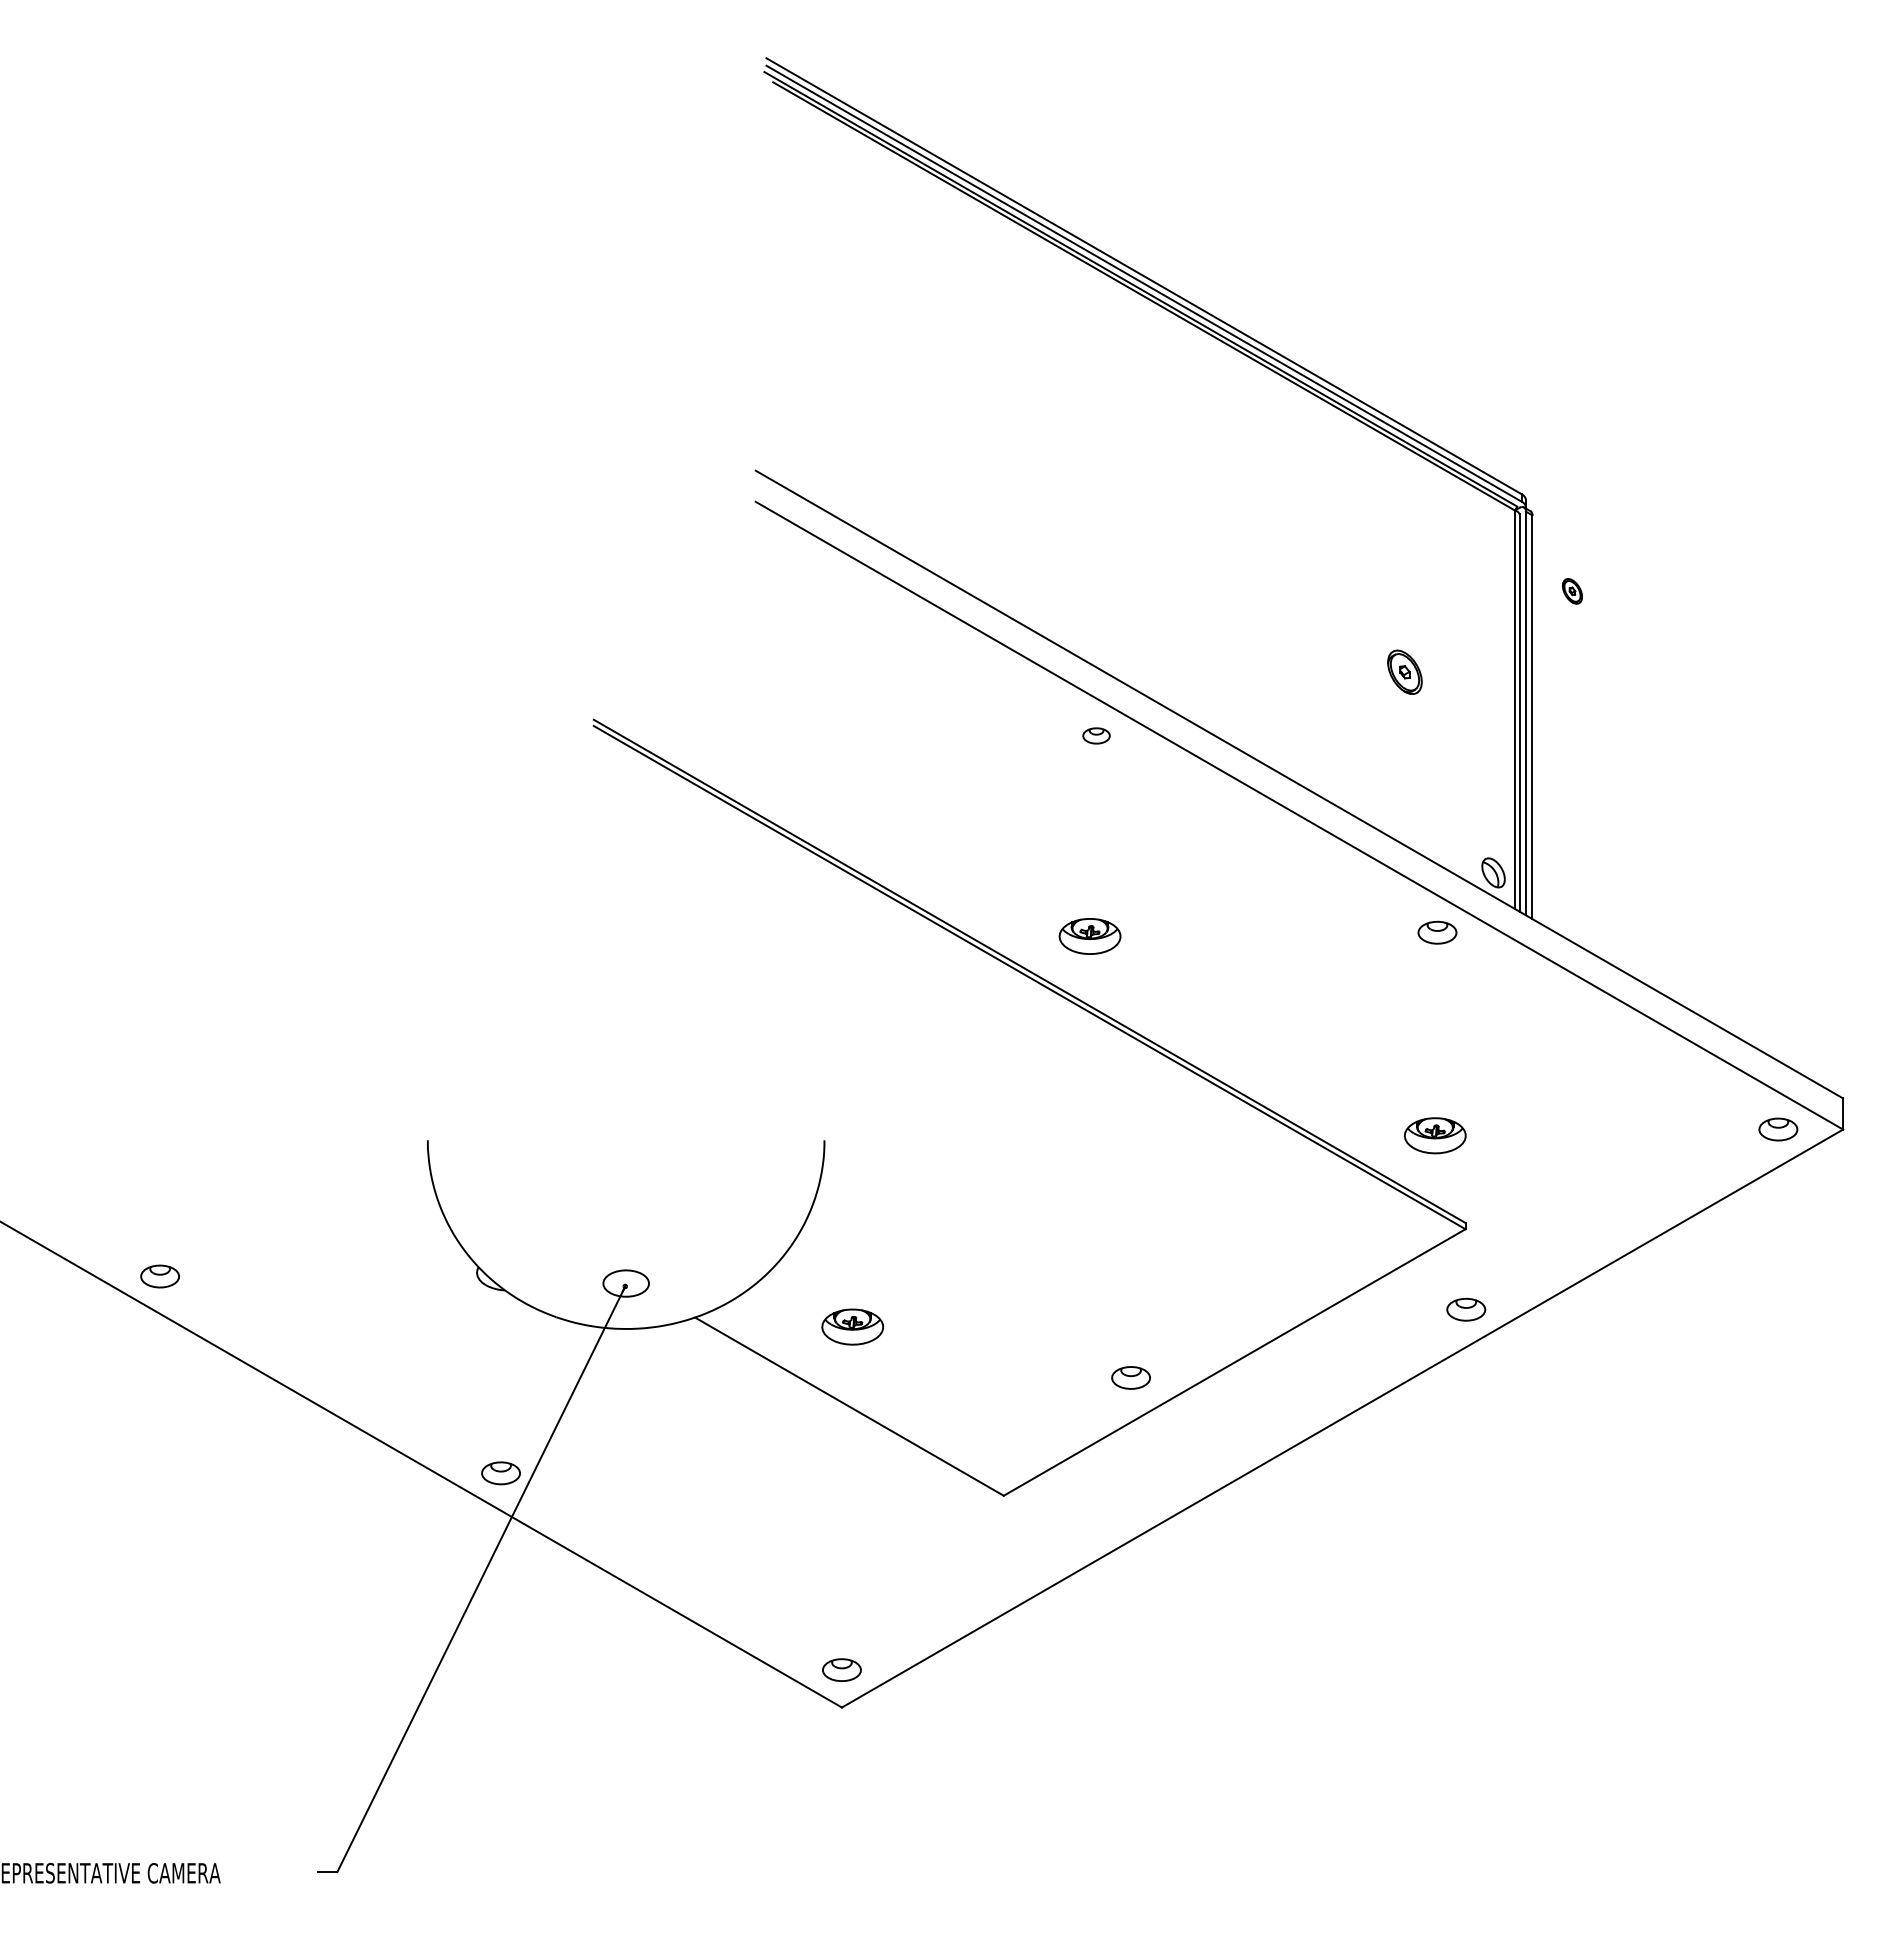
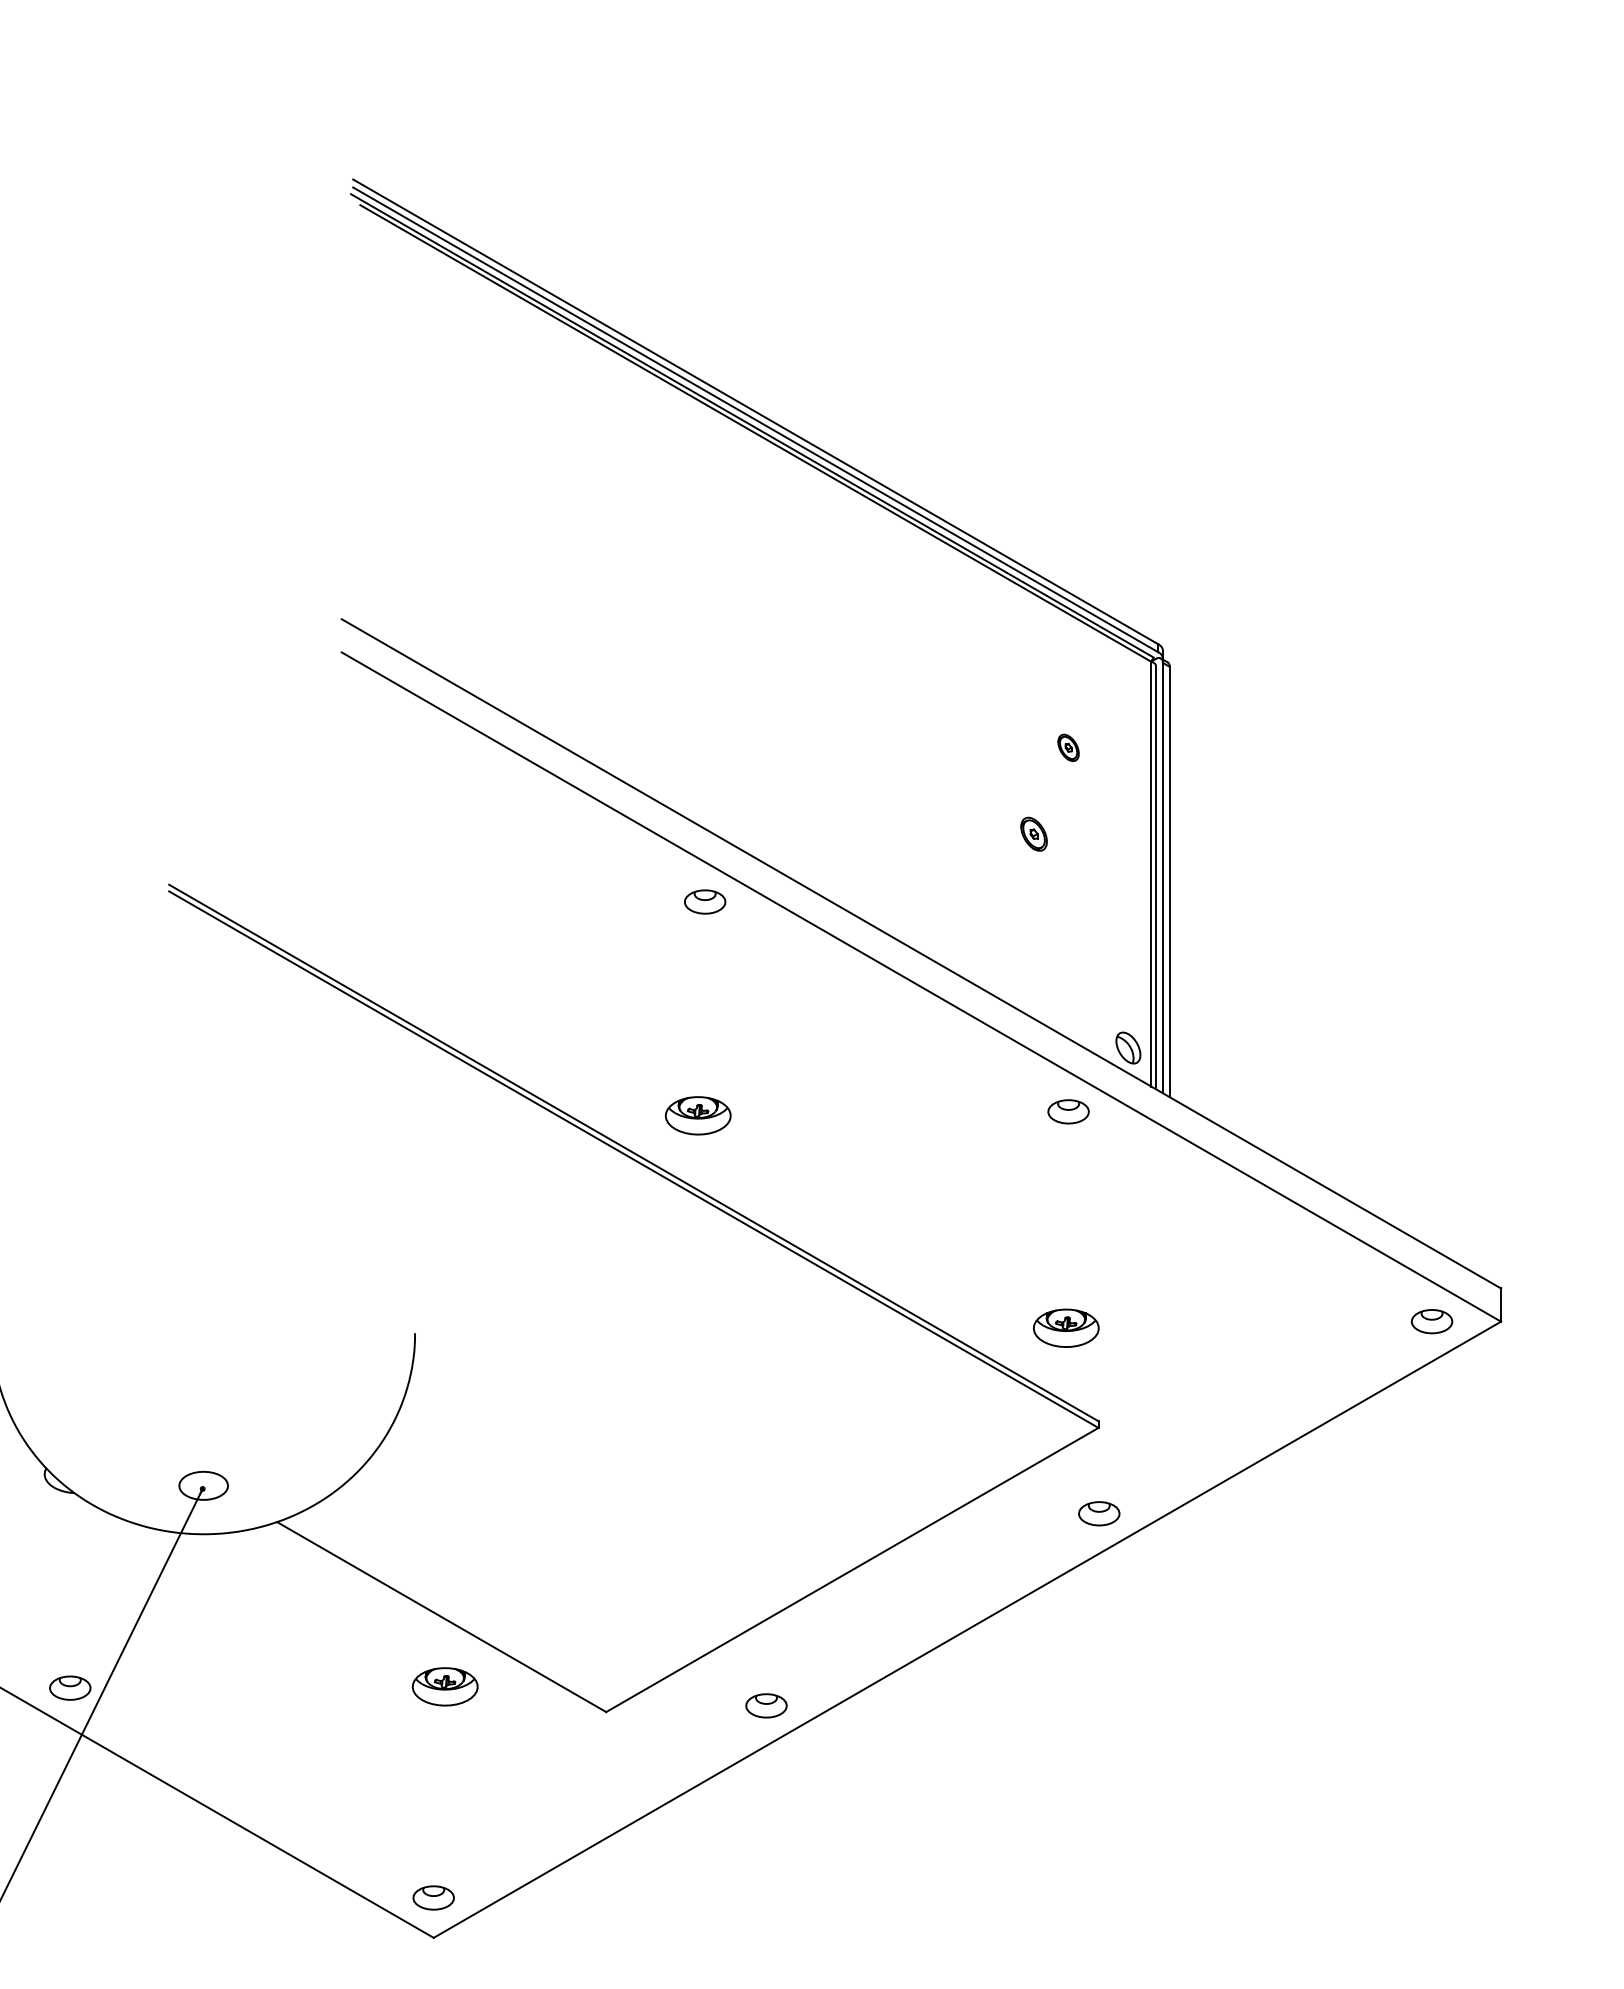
part: (1572, 591) -> (1068, 748), moved
part: (1405, 672) -> (1034, 834), size x0.71
part: (1096, 735) -> (705, 901), size x1.43
part: (852, 1326) -> (444, 1686), moved
part: (1130, 1377) -> (765, 1705), moved

